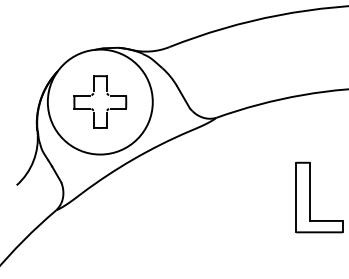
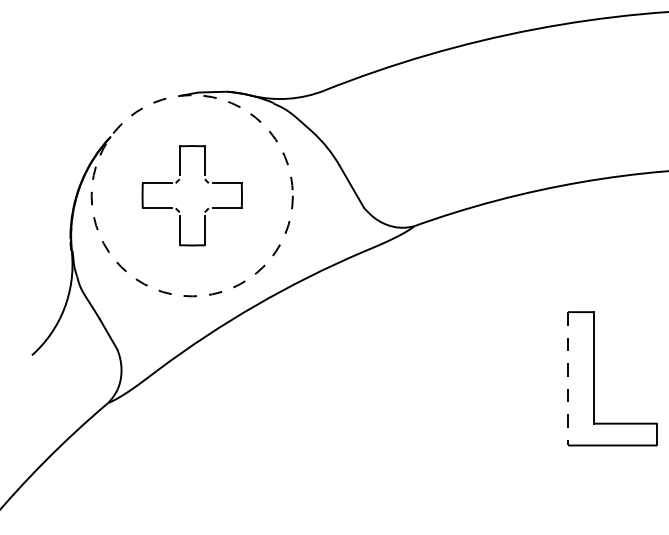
circle: (99, 101) -> (190, 194), solid -> dashed
line: (296, 197) -> (568, 378), solid -> dashed

